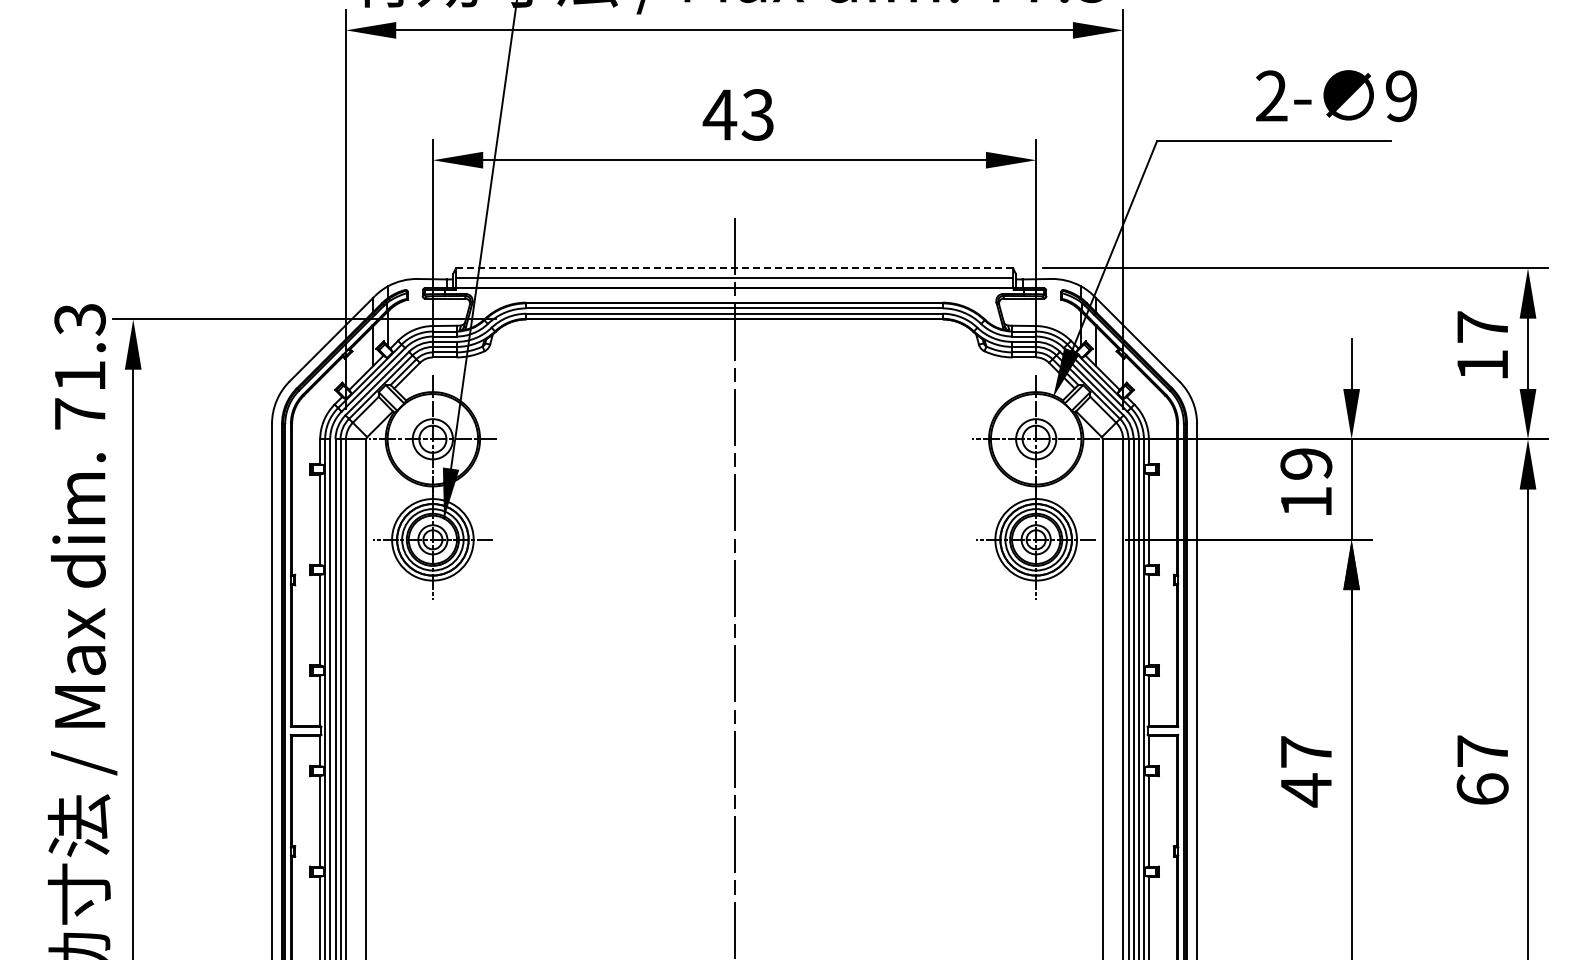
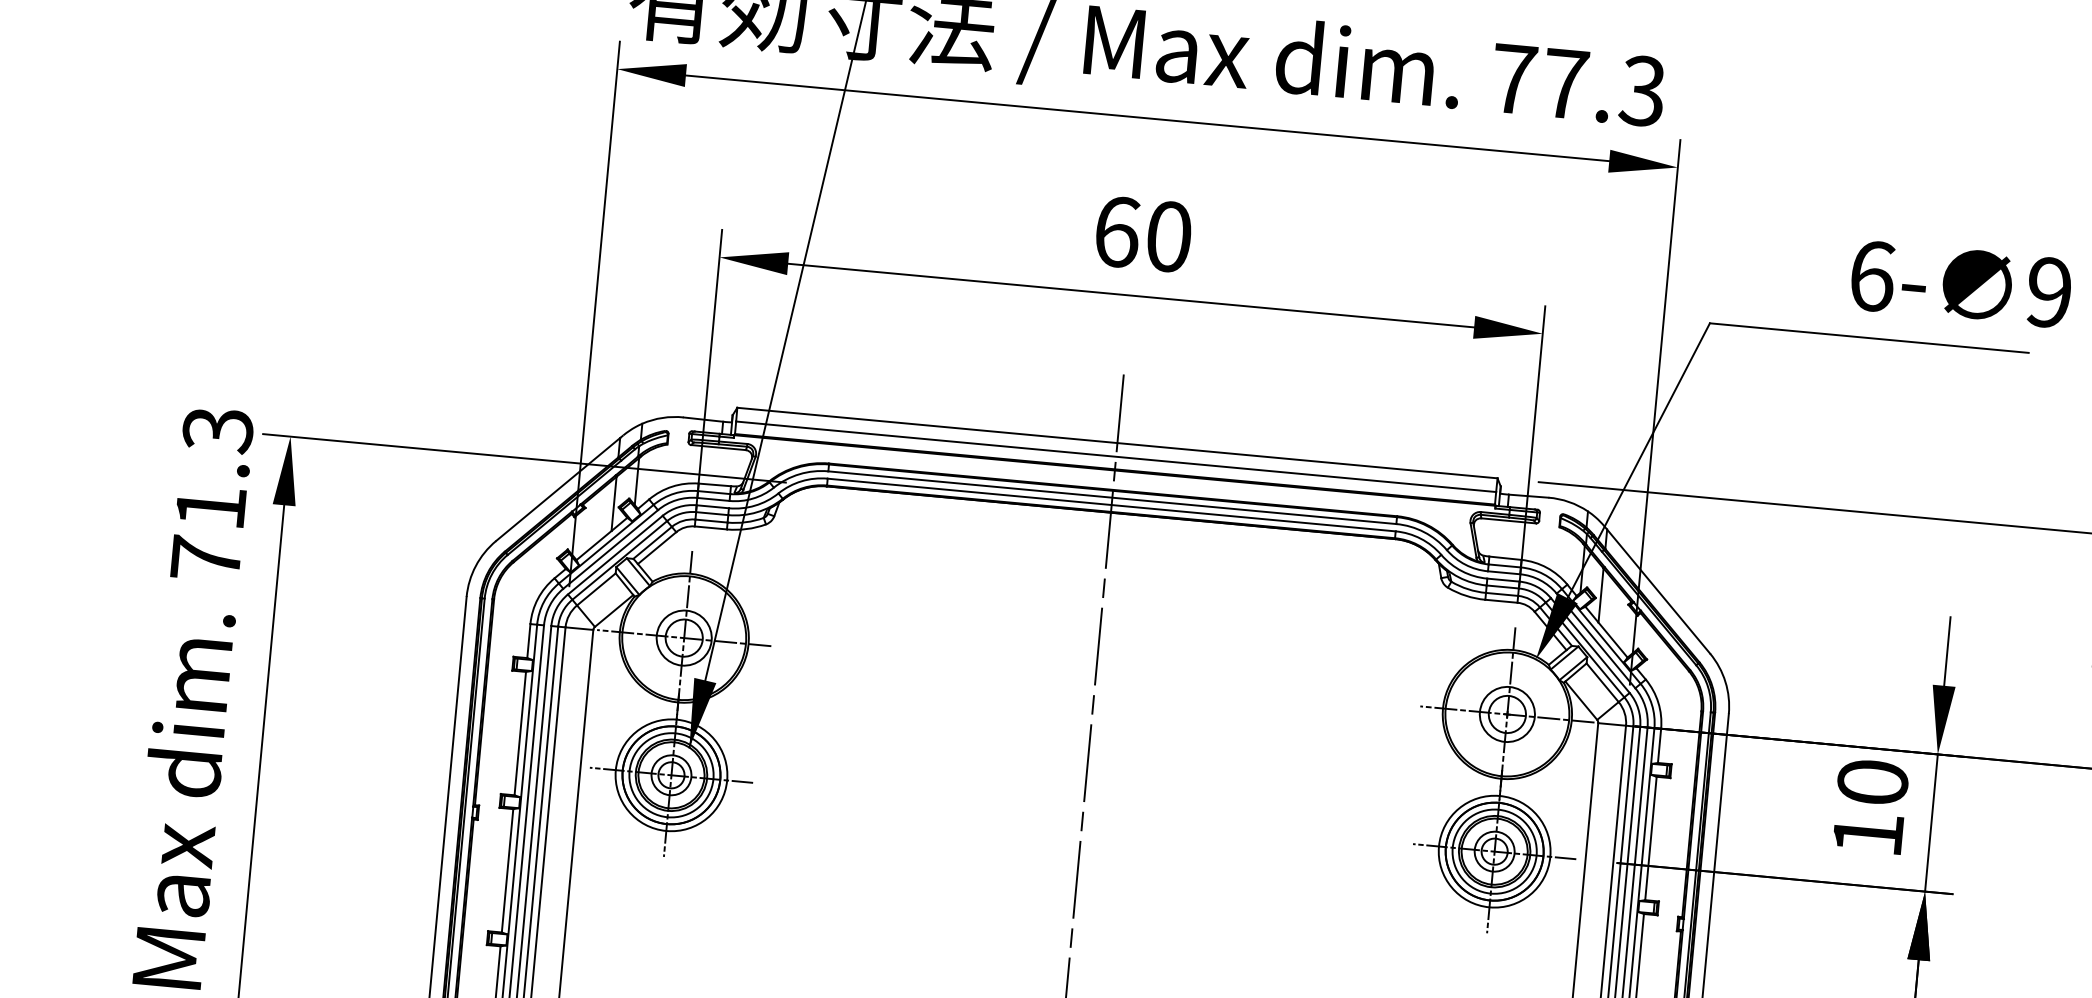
text: (1271, 96) -> (1871, 276), 2- -> 6-
text: (737, 114) -> (1140, 233), 43 -> 60
line: (734, 268) -> (1117, 443), dashed -> solid
text: (1306, 463) -> (1873, 781), 19 -> 10

